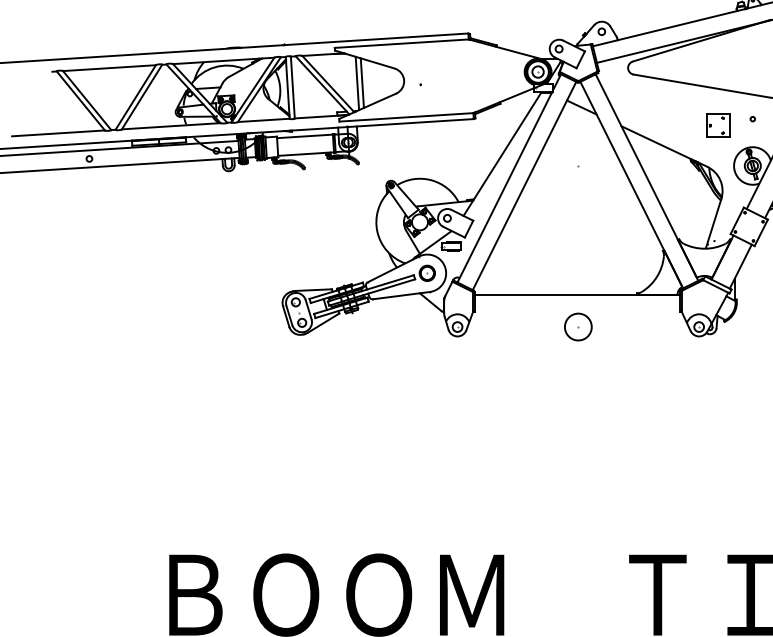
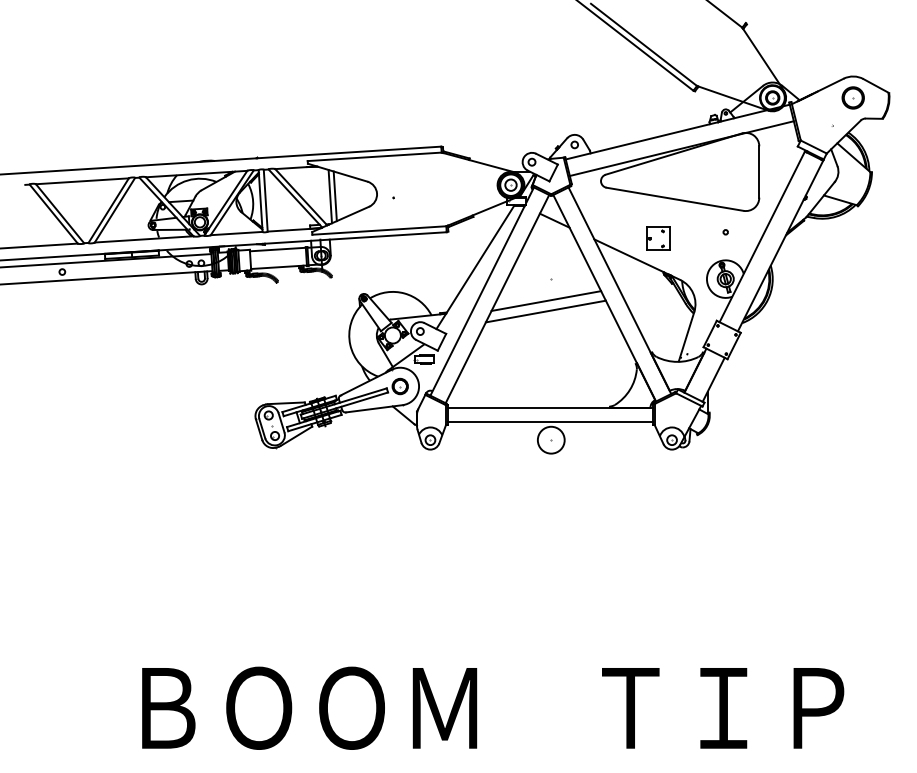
part: (718, 125) -> (658, 238), moved
line: (573, 187) -> (546, 300), added
line: (572, 198) -> (545, 311), added
line: (577, 308) -> (550, 421), added

